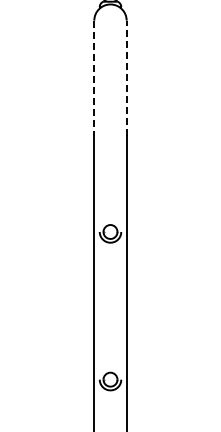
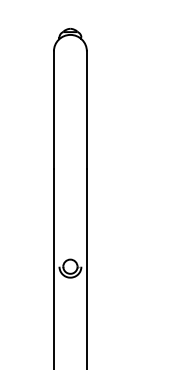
line: (94, 78) -> (54, 110), dashed -> solid
line: (126, 78) -> (86, 110), dashed -> solid

